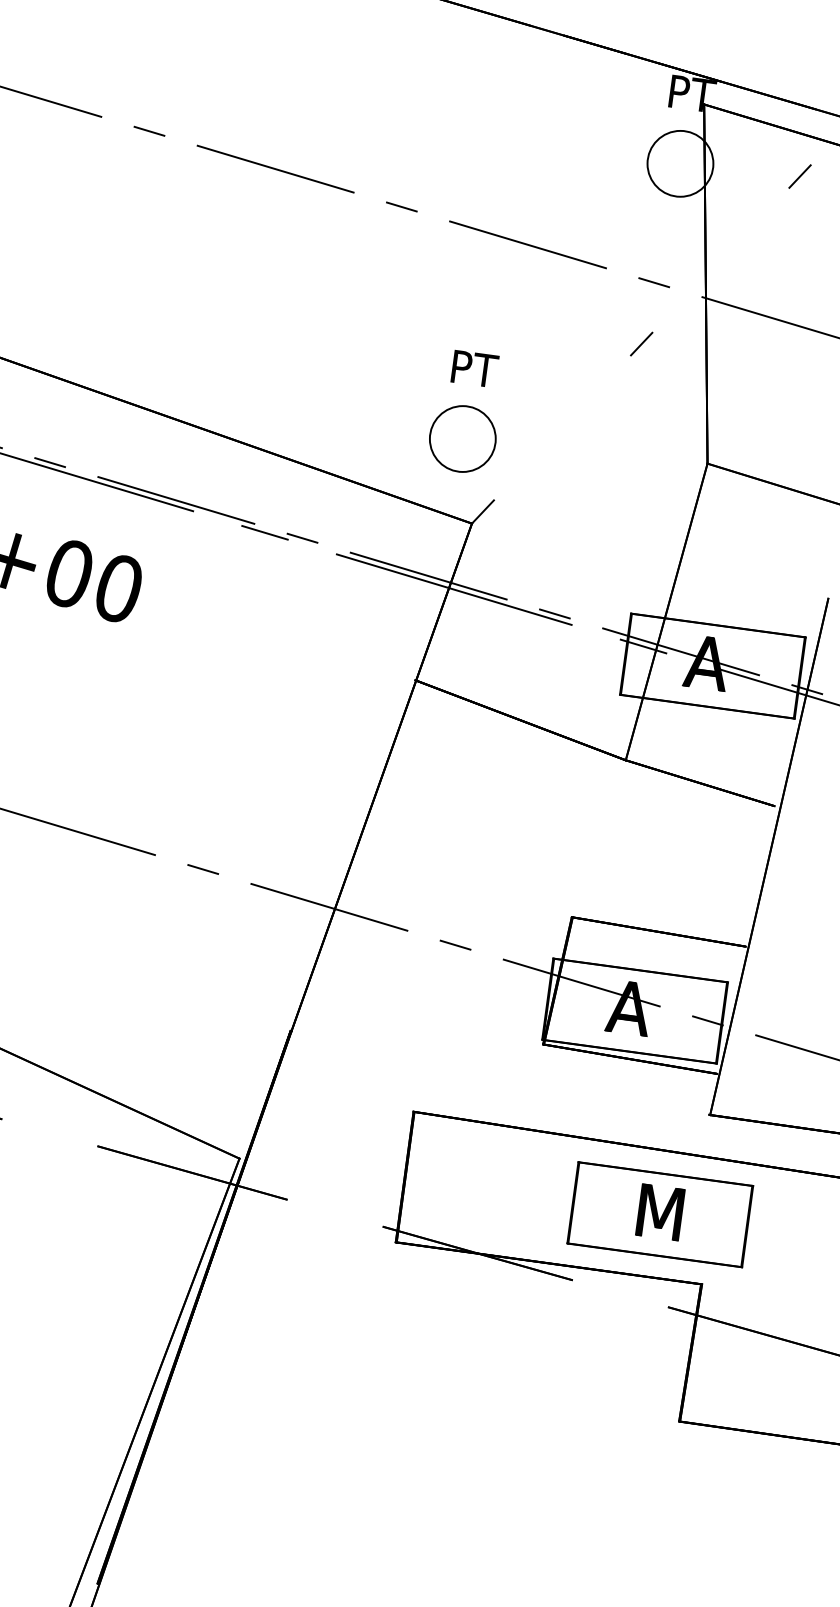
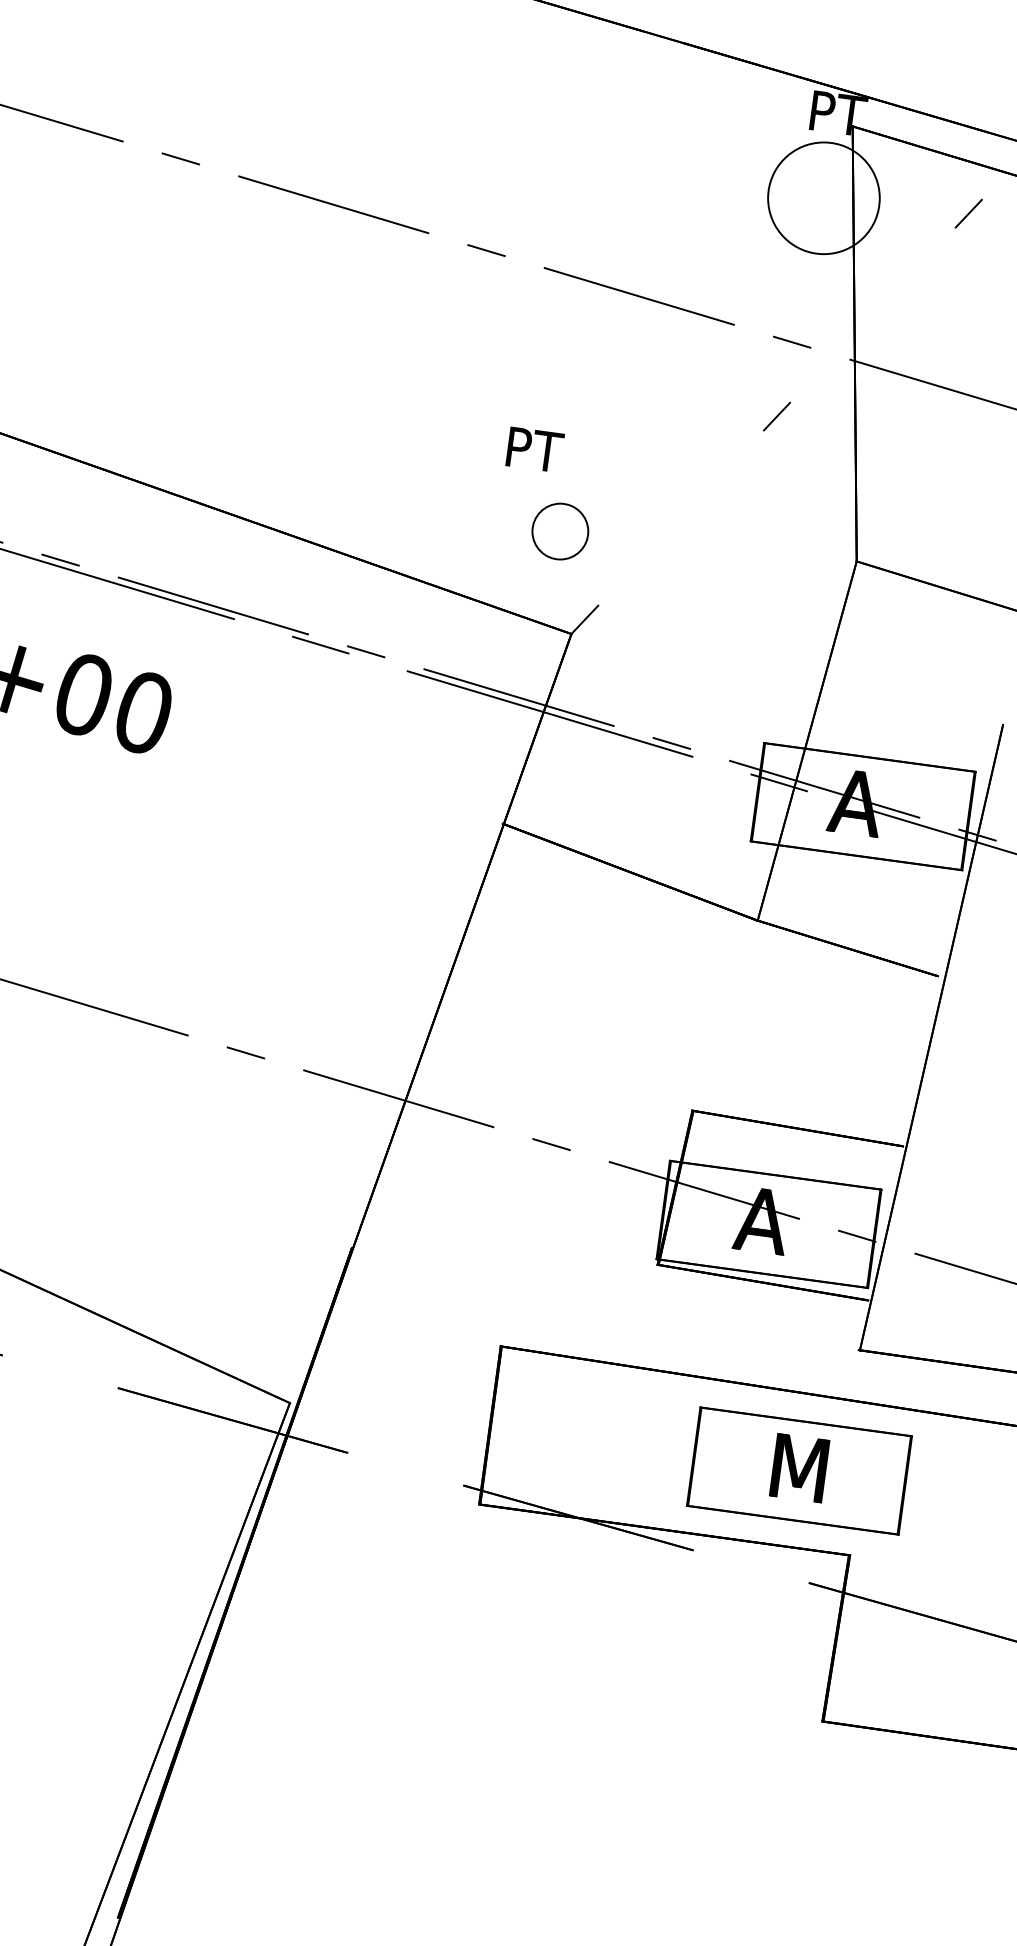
circle: (680, 163) -> (823, 198), size x1.4
text: (475, 367) -> (535, 448), moved
circle: (462, 438) -> (560, 531), size x0.7

